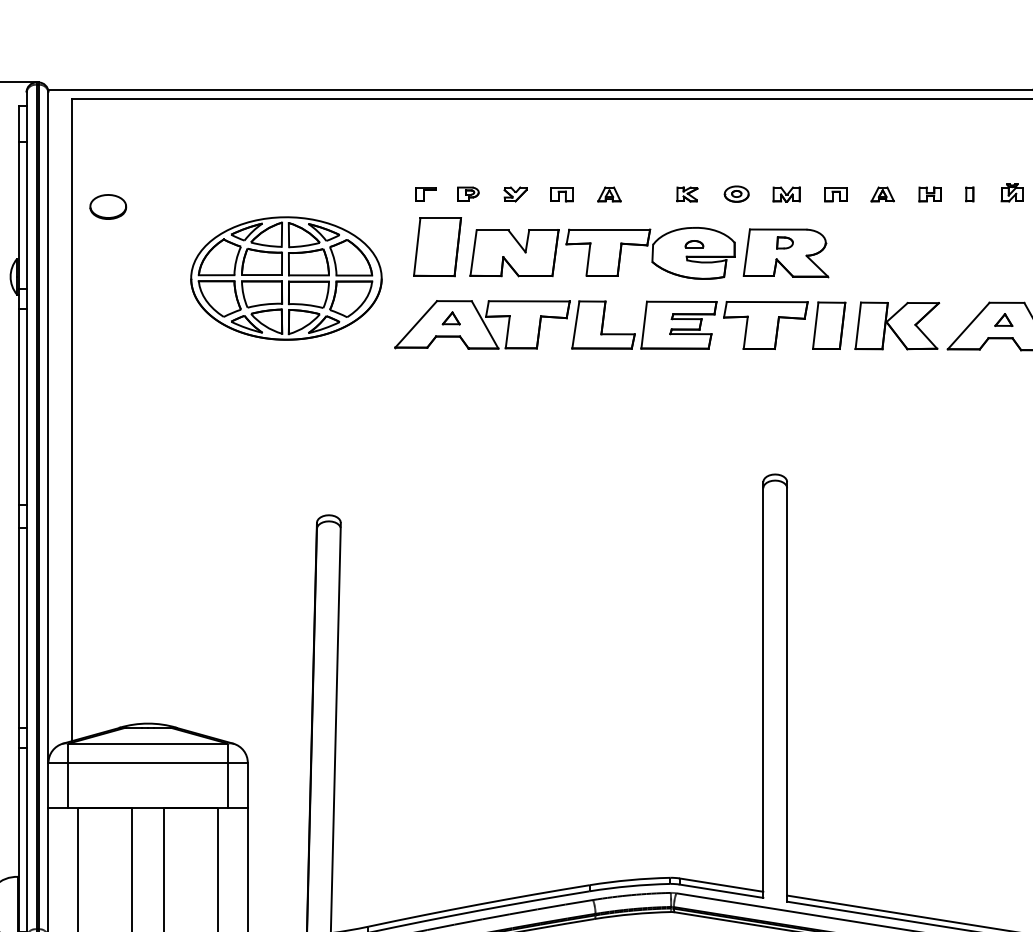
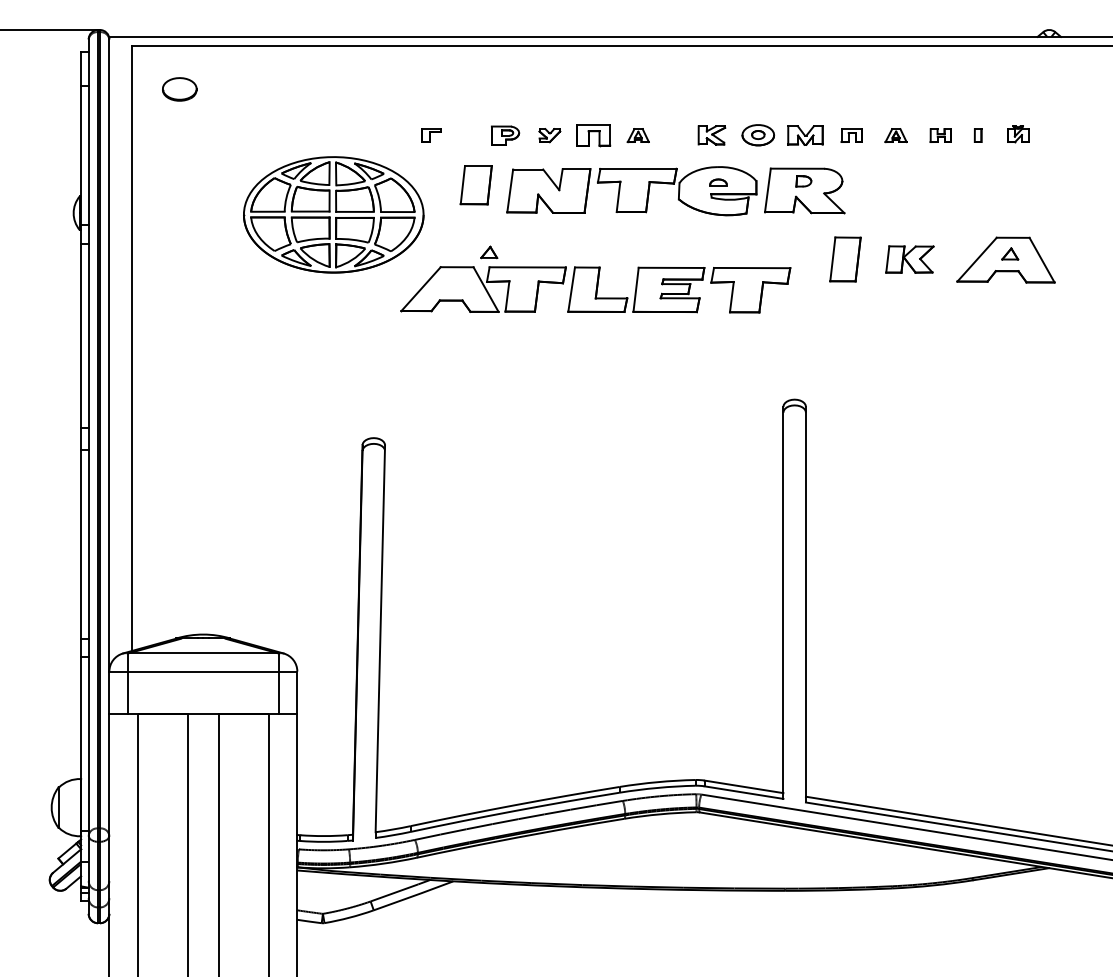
part: (426, 194) -> (431, 135), moved
part: (467, 194) -> (504, 135), size x1.4
part: (561, 194) -> (593, 135), size x1.6
part: (687, 194) -> (711, 135), size x1.4
part: (736, 194) -> (758, 135), size x1.4
part: (786, 194) -> (805, 135), size x1.4
part: (108, 207) -> (179, 89), moved
part: (437, 246) -> (476, 184), size x0.7
part: (601, 324) -> (595, 289), moved
part: (897, 325) -> (909, 259), size x0.6

